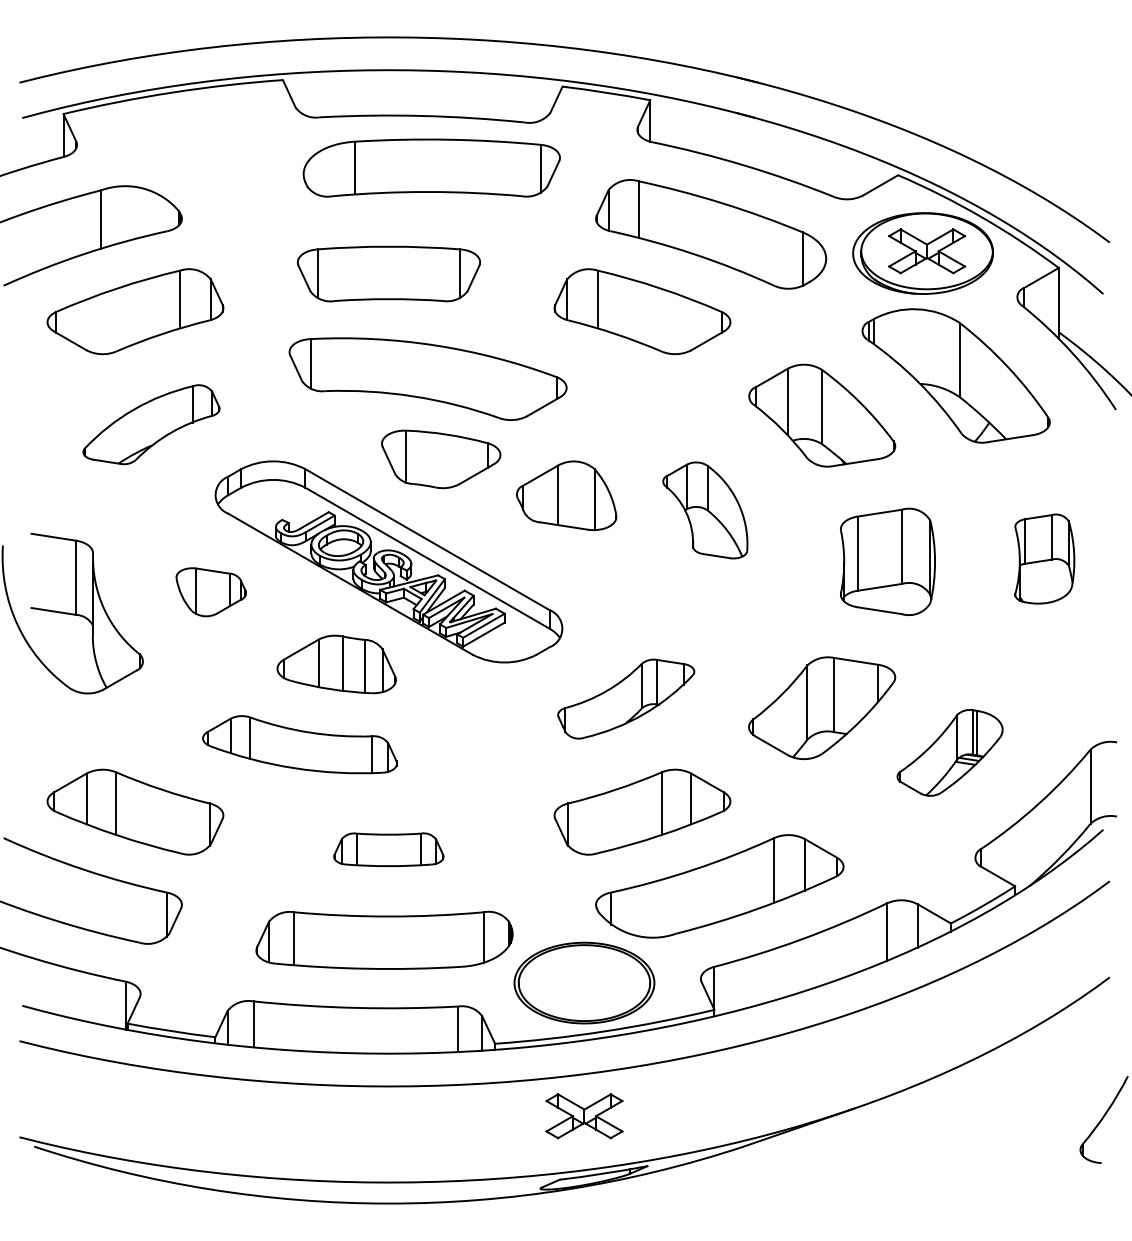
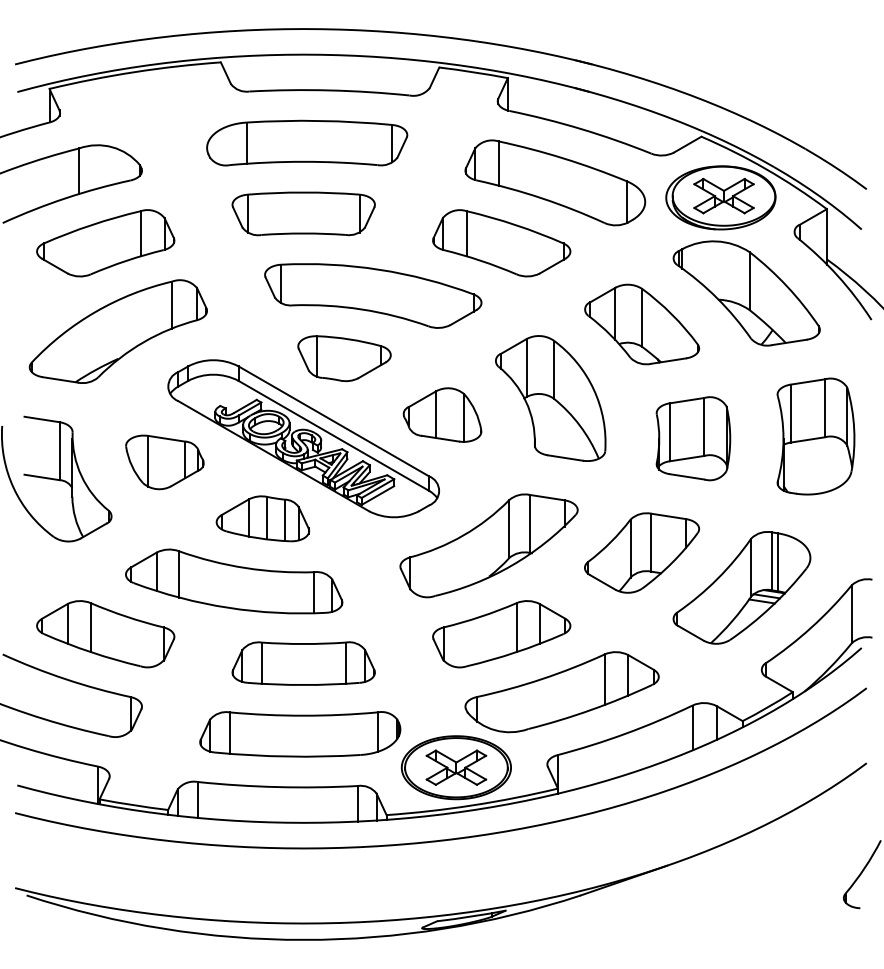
part: (432, 167) -> (307, 142), moved
part: (428, 378) -> (373, 295), moved
part: (150, 424) -> (117, 331), size x1.67
part: (566, 495) -> (442, 414), moved
part: (704, 510) -> (550, 398), size x1.67
part: (1044, 559) -> (815, 436), size x1.67
part: (210, 592) -> (164, 462), size x1.43
part: (625, 698) -> (488, 545), size x1.67
part: (300, 744) -> (234, 581), size x1.43
part: (949, 752) -> (741, 587), size x1.67
part: (388, 849) -> (303, 663), size x1.67
part: (584, 1115) -> (456, 767), moved

